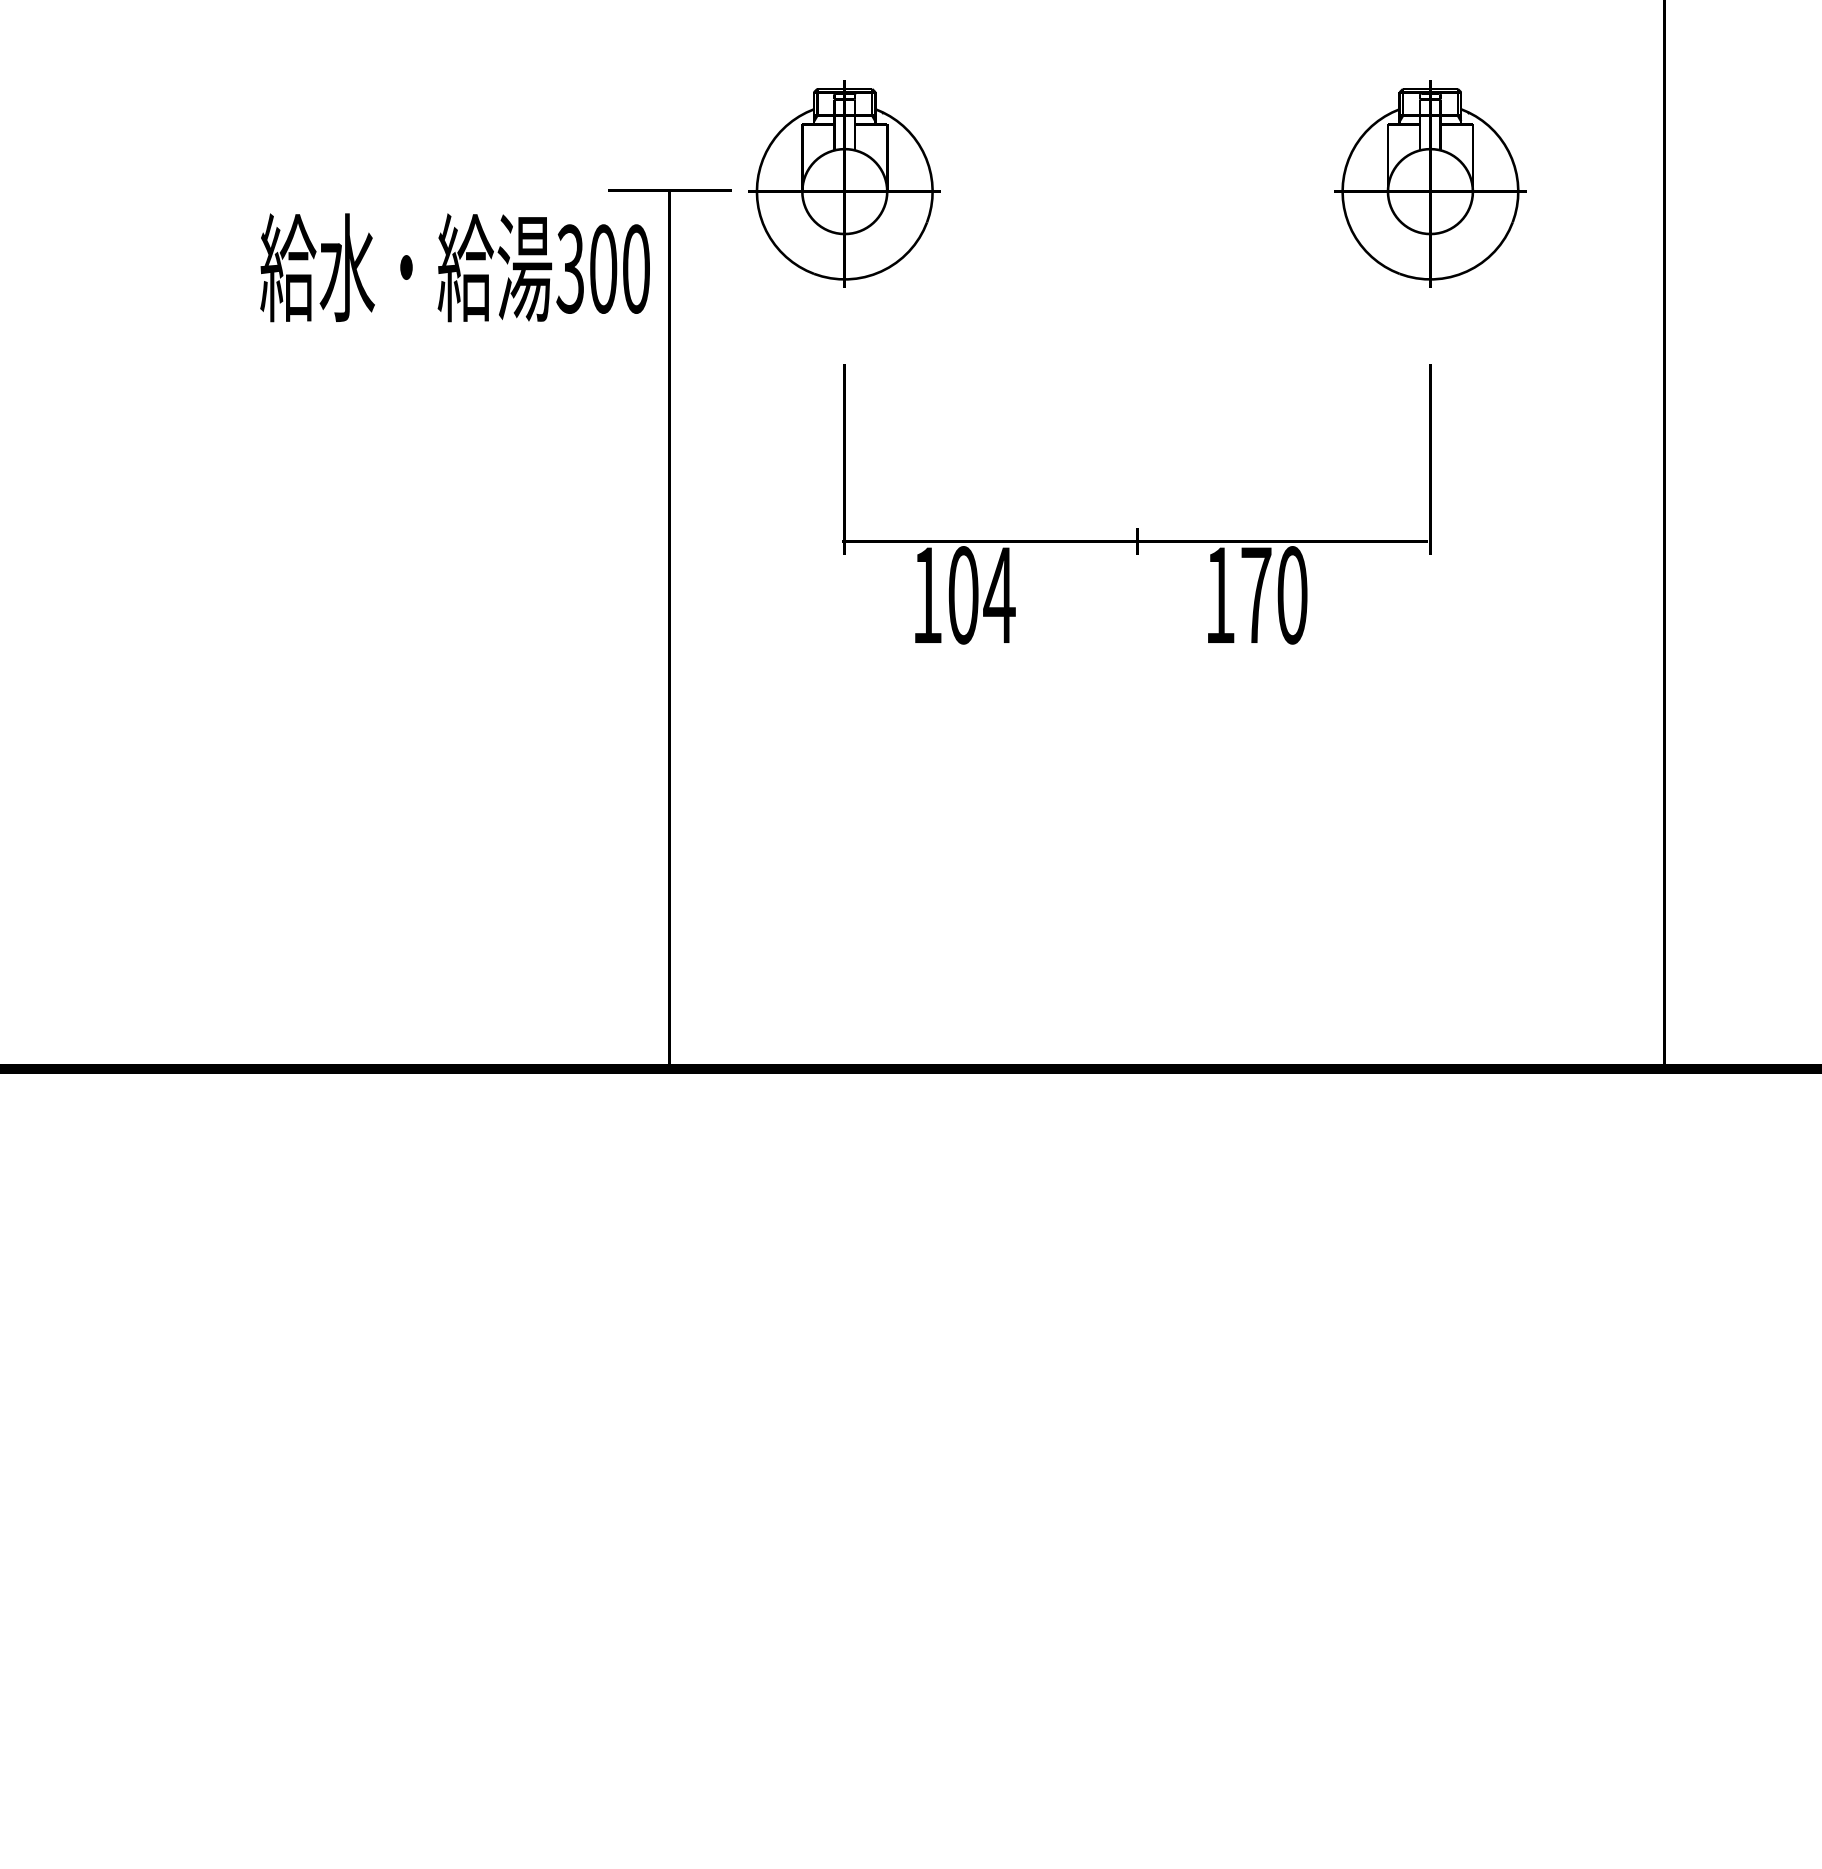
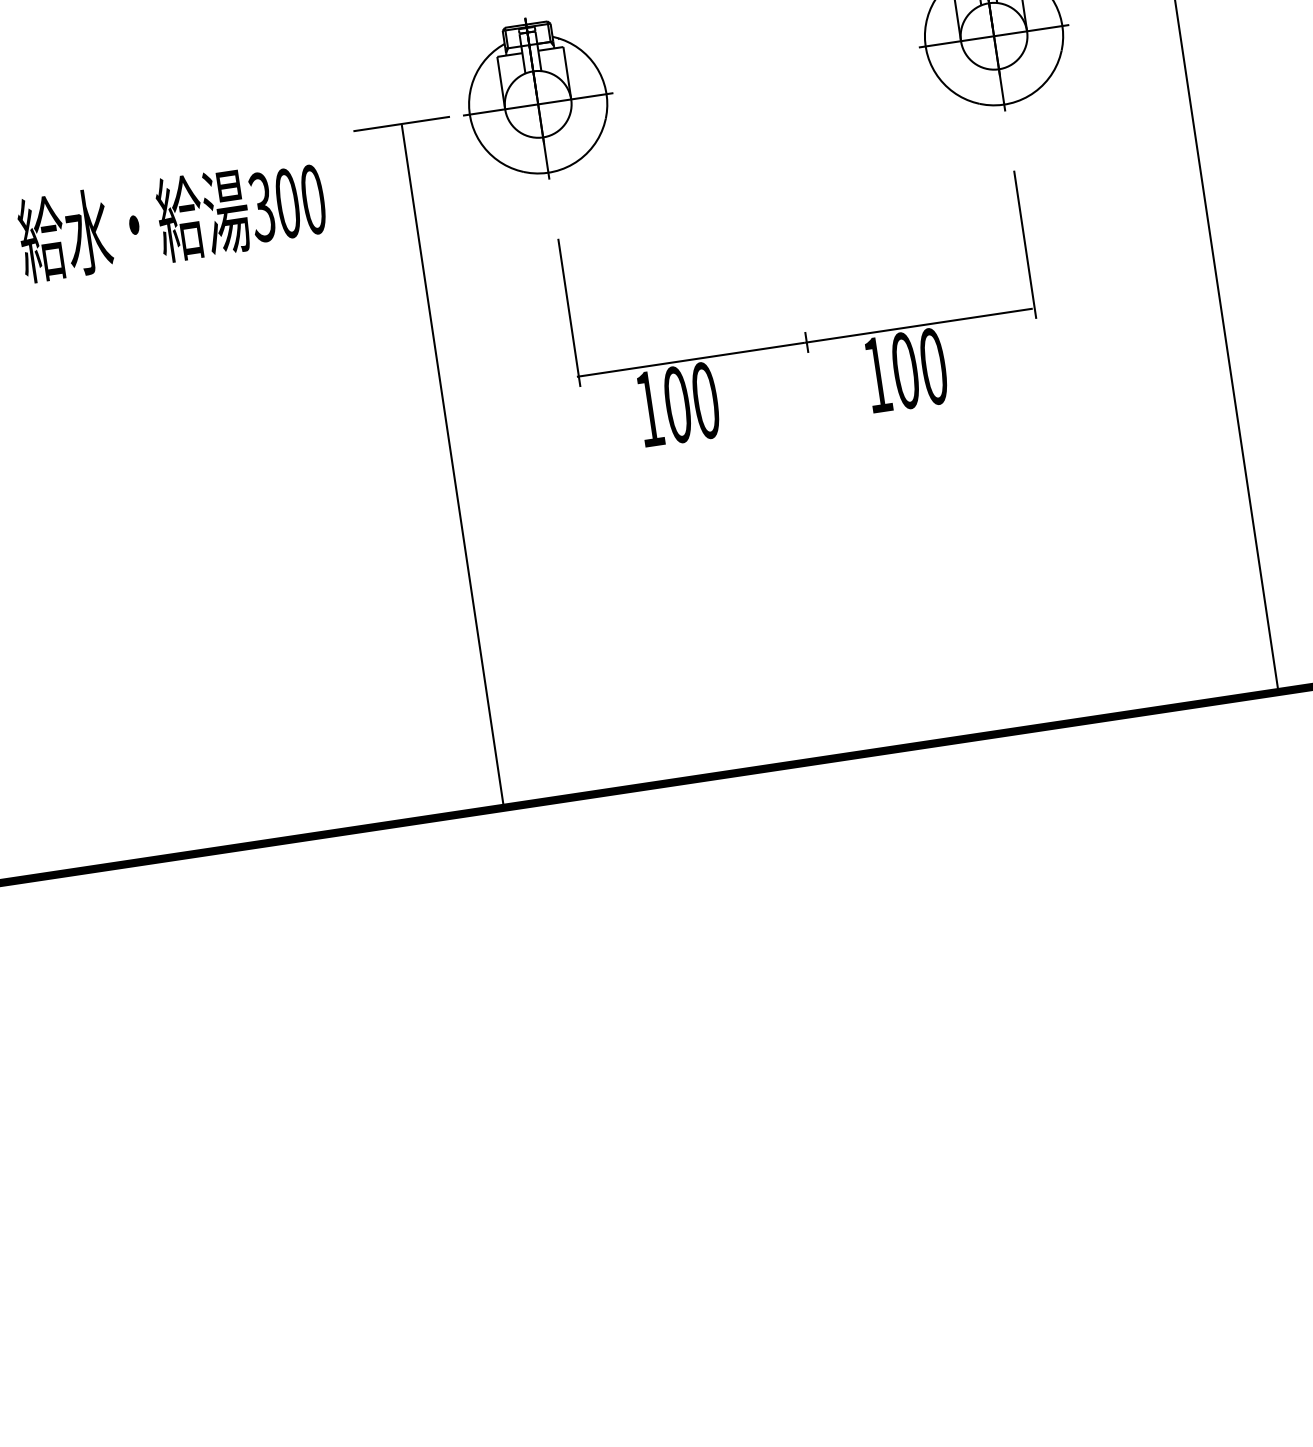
text: (454, 267) -> (171, 219), moved
text: (999, 595) -> (705, 400), 104 -> 100
text: (1256, 595) -> (905, 370), 170 -> 100

